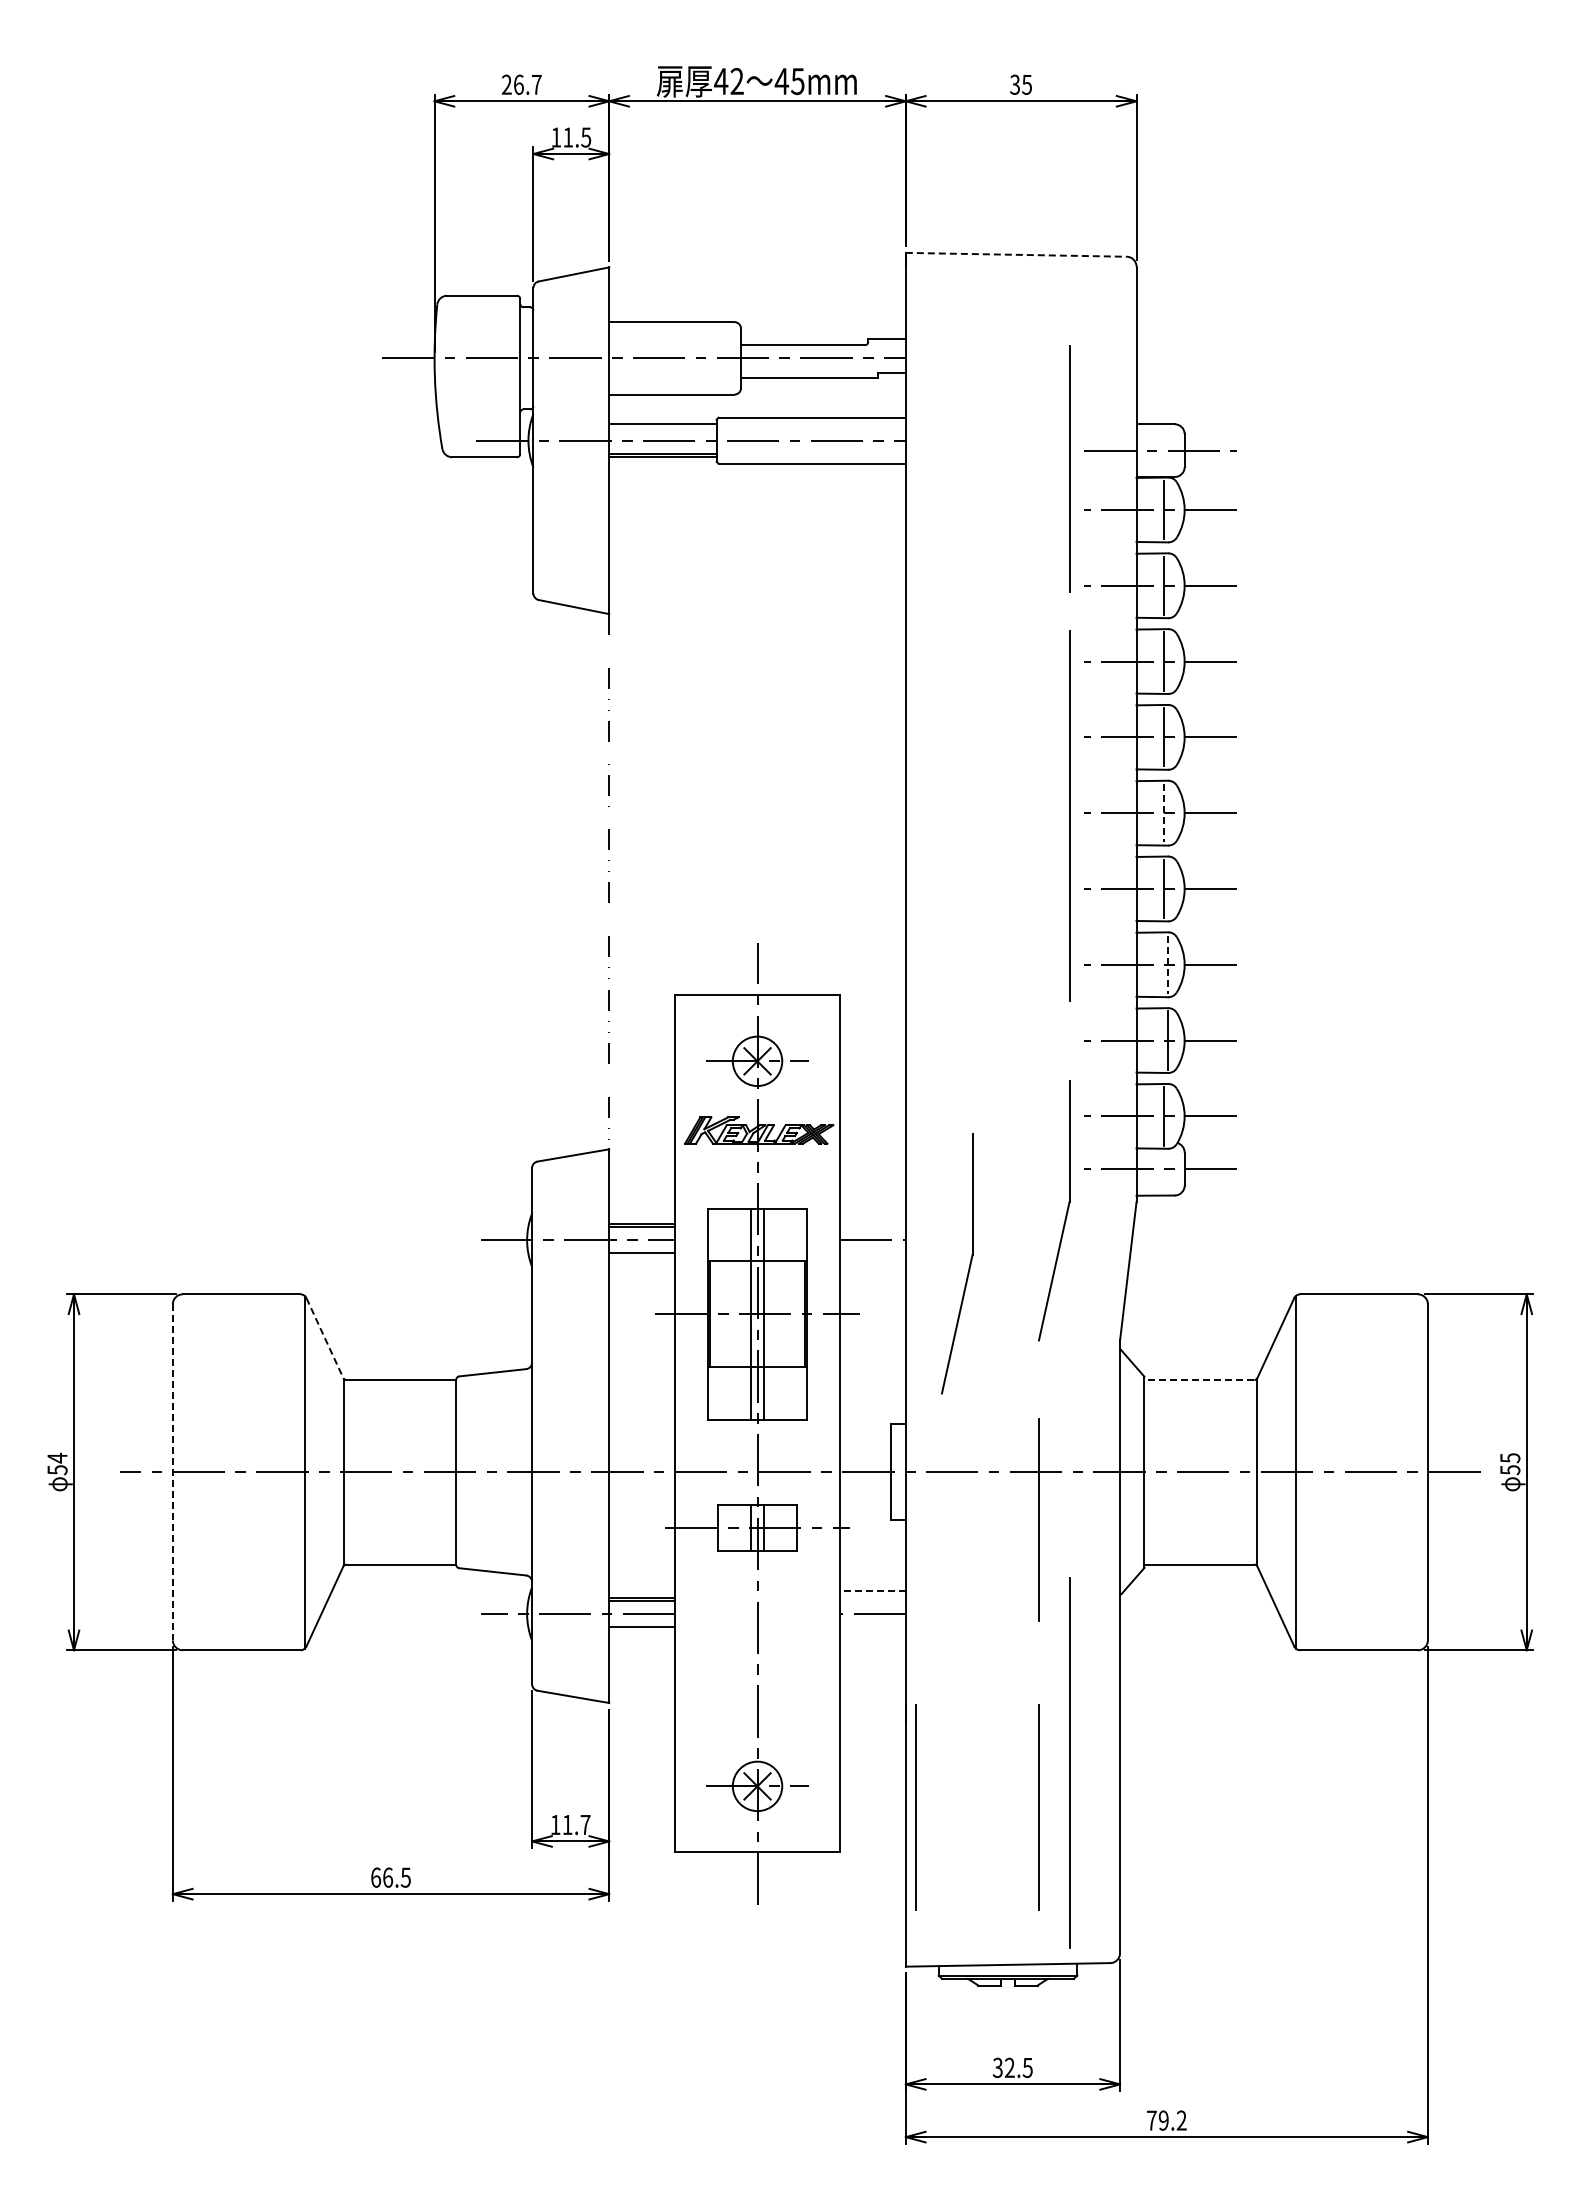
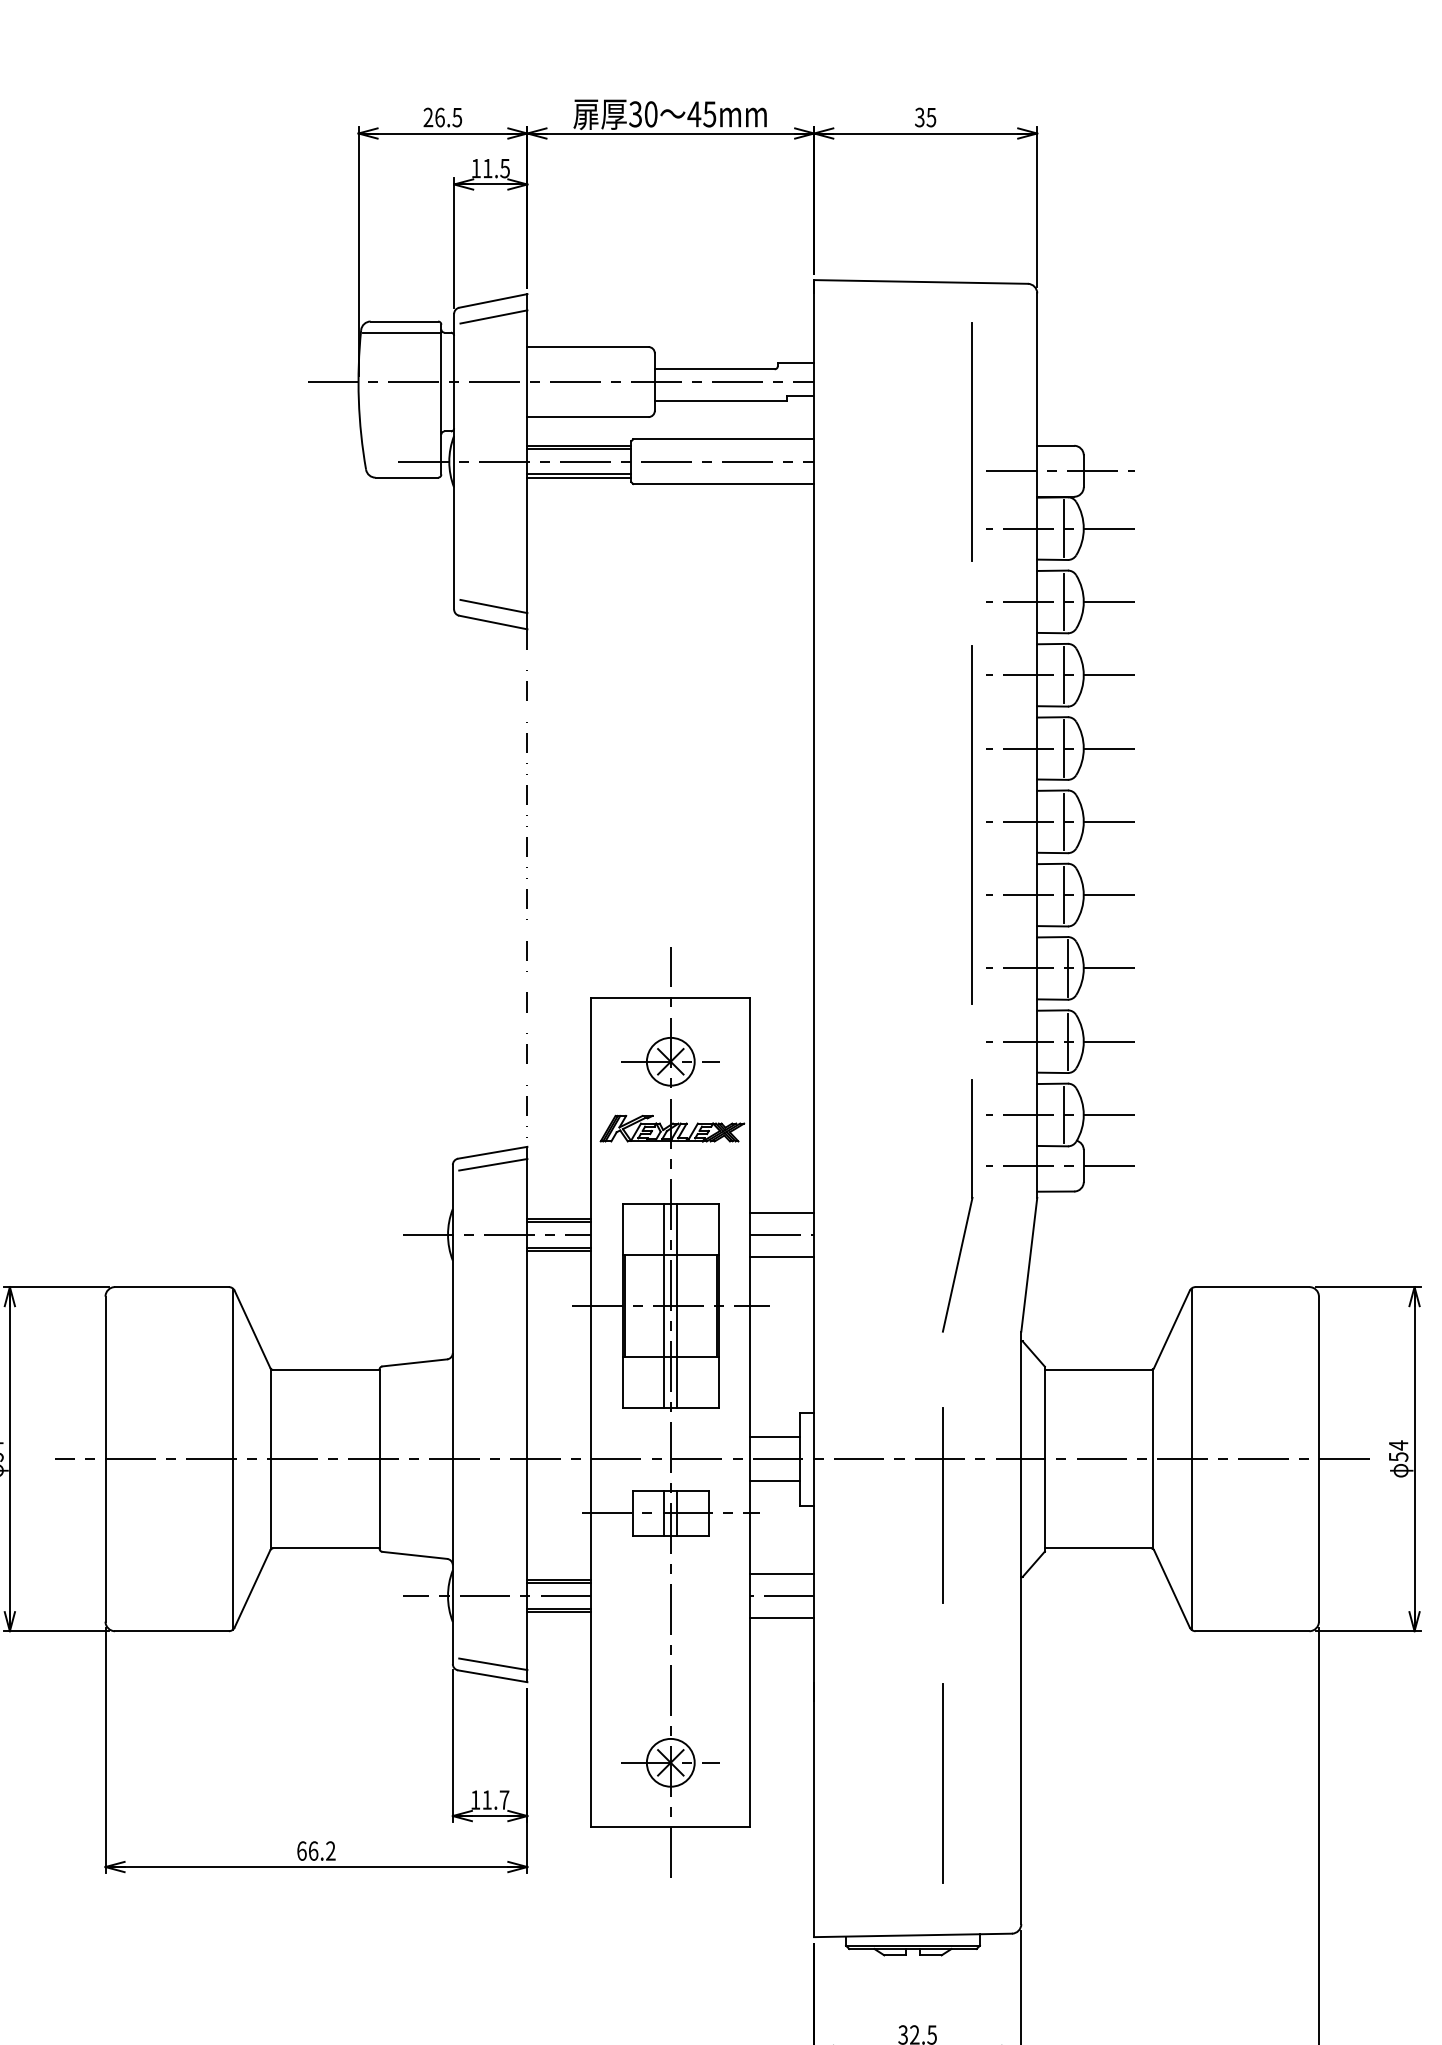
text: (728, 81) -> (642, 114), 42 -> 30
text: (536, 84) -> (457, 117), 26.7 -> 26.5
line: (1016, 254) -> (921, 281), dashed -> solid
line: (574, 290) -> (493, 316), added
line: (479, 307) -> (401, 332), added
line: (662, 427) -> (578, 448), added
line: (1069, 468) -> (972, 442), moved
line: (574, 590) -> (493, 606), added
line: (1163, 813) -> (1063, 822), dashed -> solid
line: (1168, 965) -> (1068, 969), dashed -> solid
line: (573, 1167) -> (492, 1164), added
line: (872, 1217) -> (781, 1212), added
line: (642, 1256) -> (559, 1250), added
line: (872, 1263) -> (781, 1257), added
part: (968, 1267) -> (874, 1261), removed
line: (325, 1338) -> (253, 1329), dashed -> solid
line: (1199, 1380) -> (1098, 1370), dashed -> solid
line: (864, 1449) -> (774, 1437), added
text: (1510, 1457) -> (1398, 1444), 55 -> 54
line: (172, 1472) -> (105, 1459), dashed -> solid
line: (864, 1495) -> (774, 1481), added
line: (872, 1590) -> (781, 1573), dashed -> solid
line: (642, 1630) -> (559, 1612), added
line: (872, 1637) -> (781, 1618), added
line: (573, 1684) -> (492, 1664), added
line: (1069, 1762) -> (972, 1739), removed
line: (915, 1807) -> (823, 1783), removed
text: (405, 1877) -> (330, 1850), 66.5 -> 66.2

